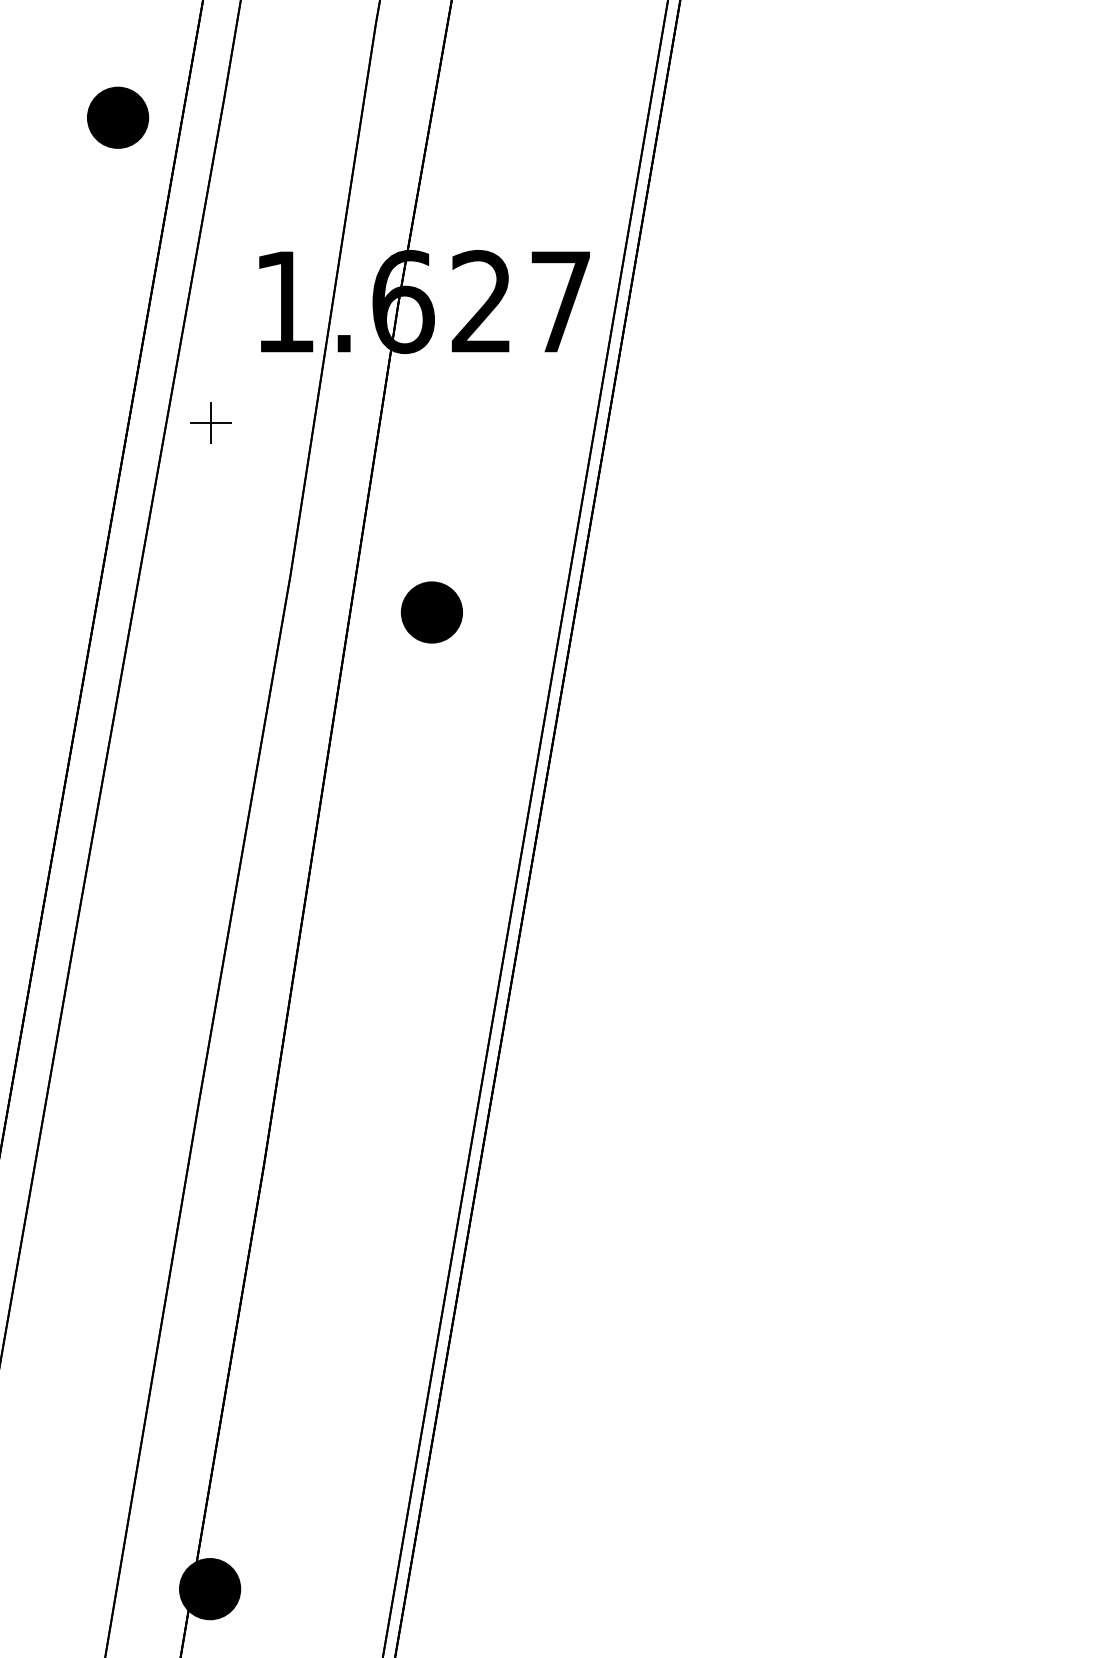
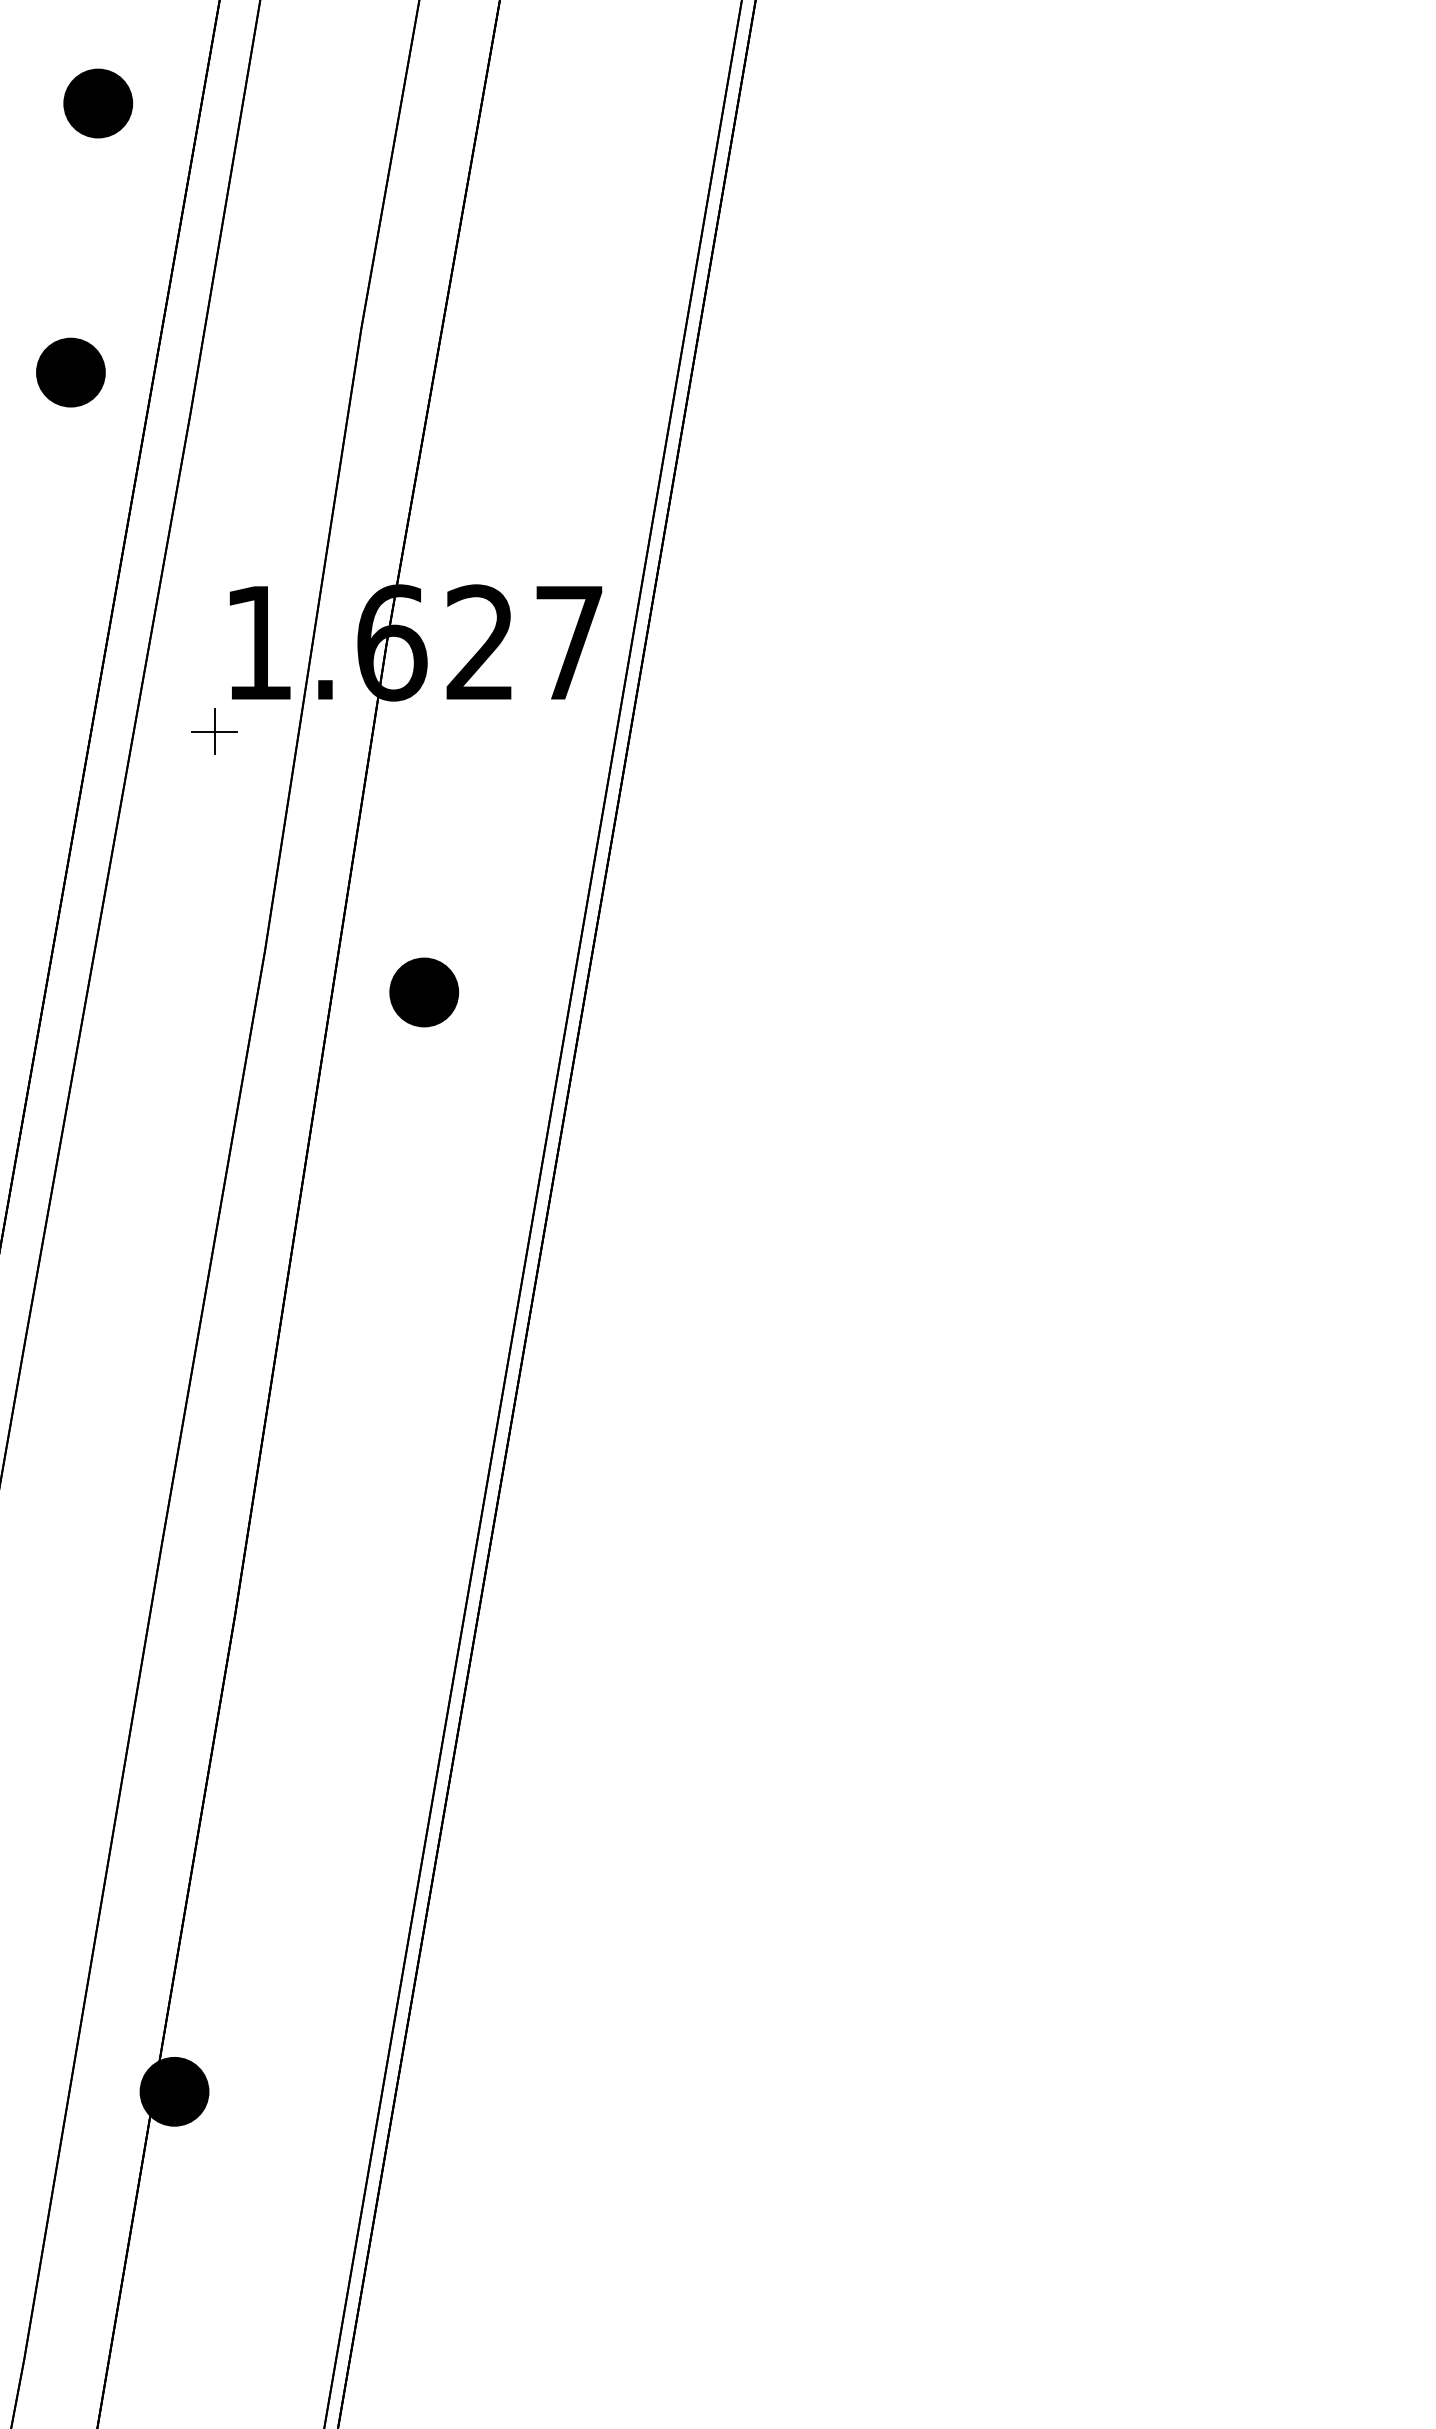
part: (117, 117) -> (70, 372), moved
part: (210, 422) -> (214, 731), moved

